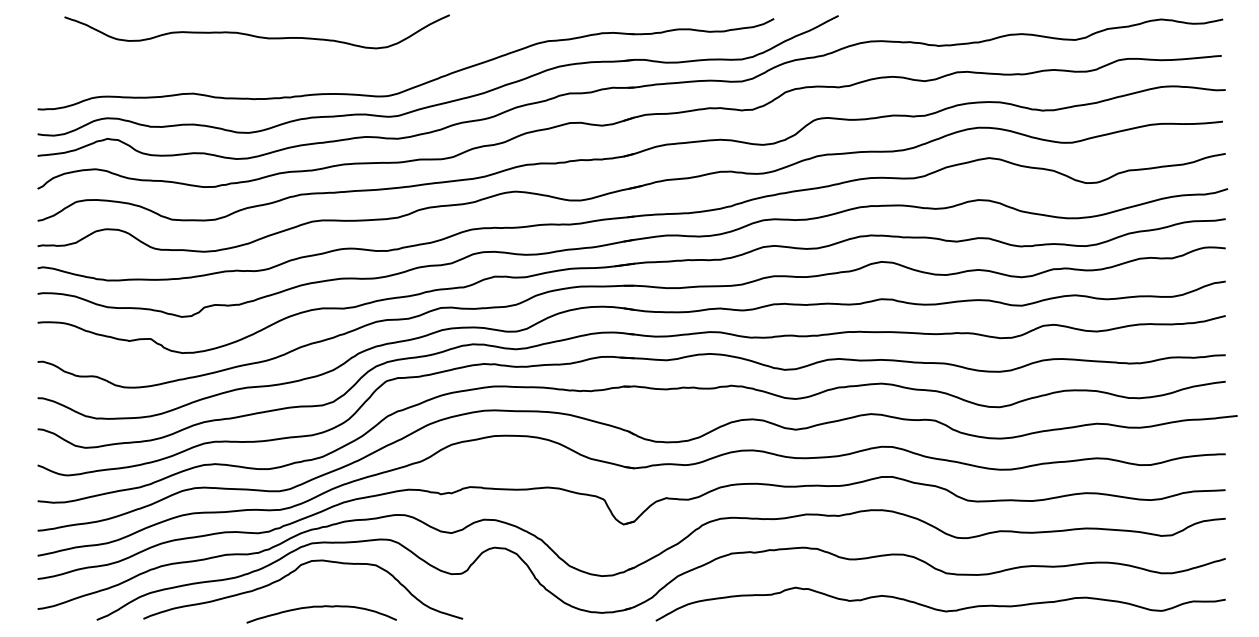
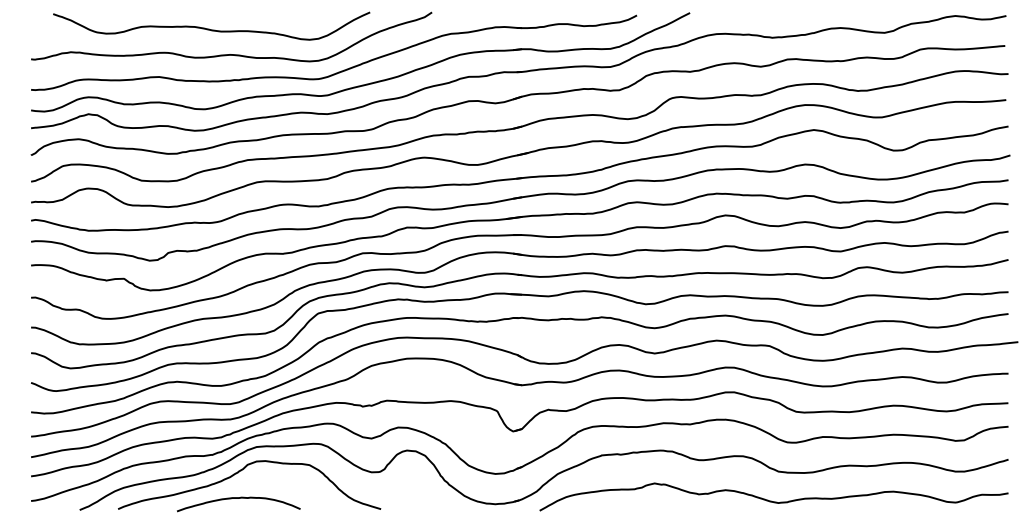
curve: (281, 66) -> (231, 54), added
curve: (321, 607) -> (238, 498), moved

